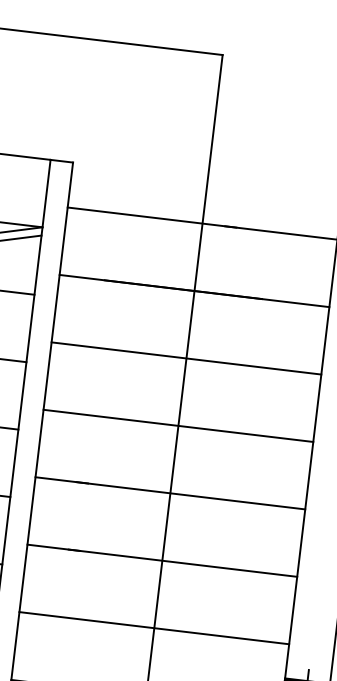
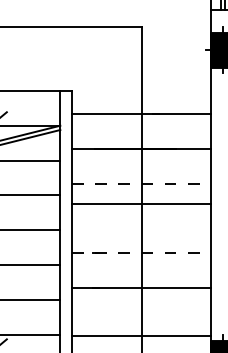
line: (186, 357) -> (141, 183), solid -> dashed
line: (178, 425) -> (141, 203), moved
line: (170, 493) -> (141, 253), solid -> dashed
line: (153, 628) -> (141, 336), moved

